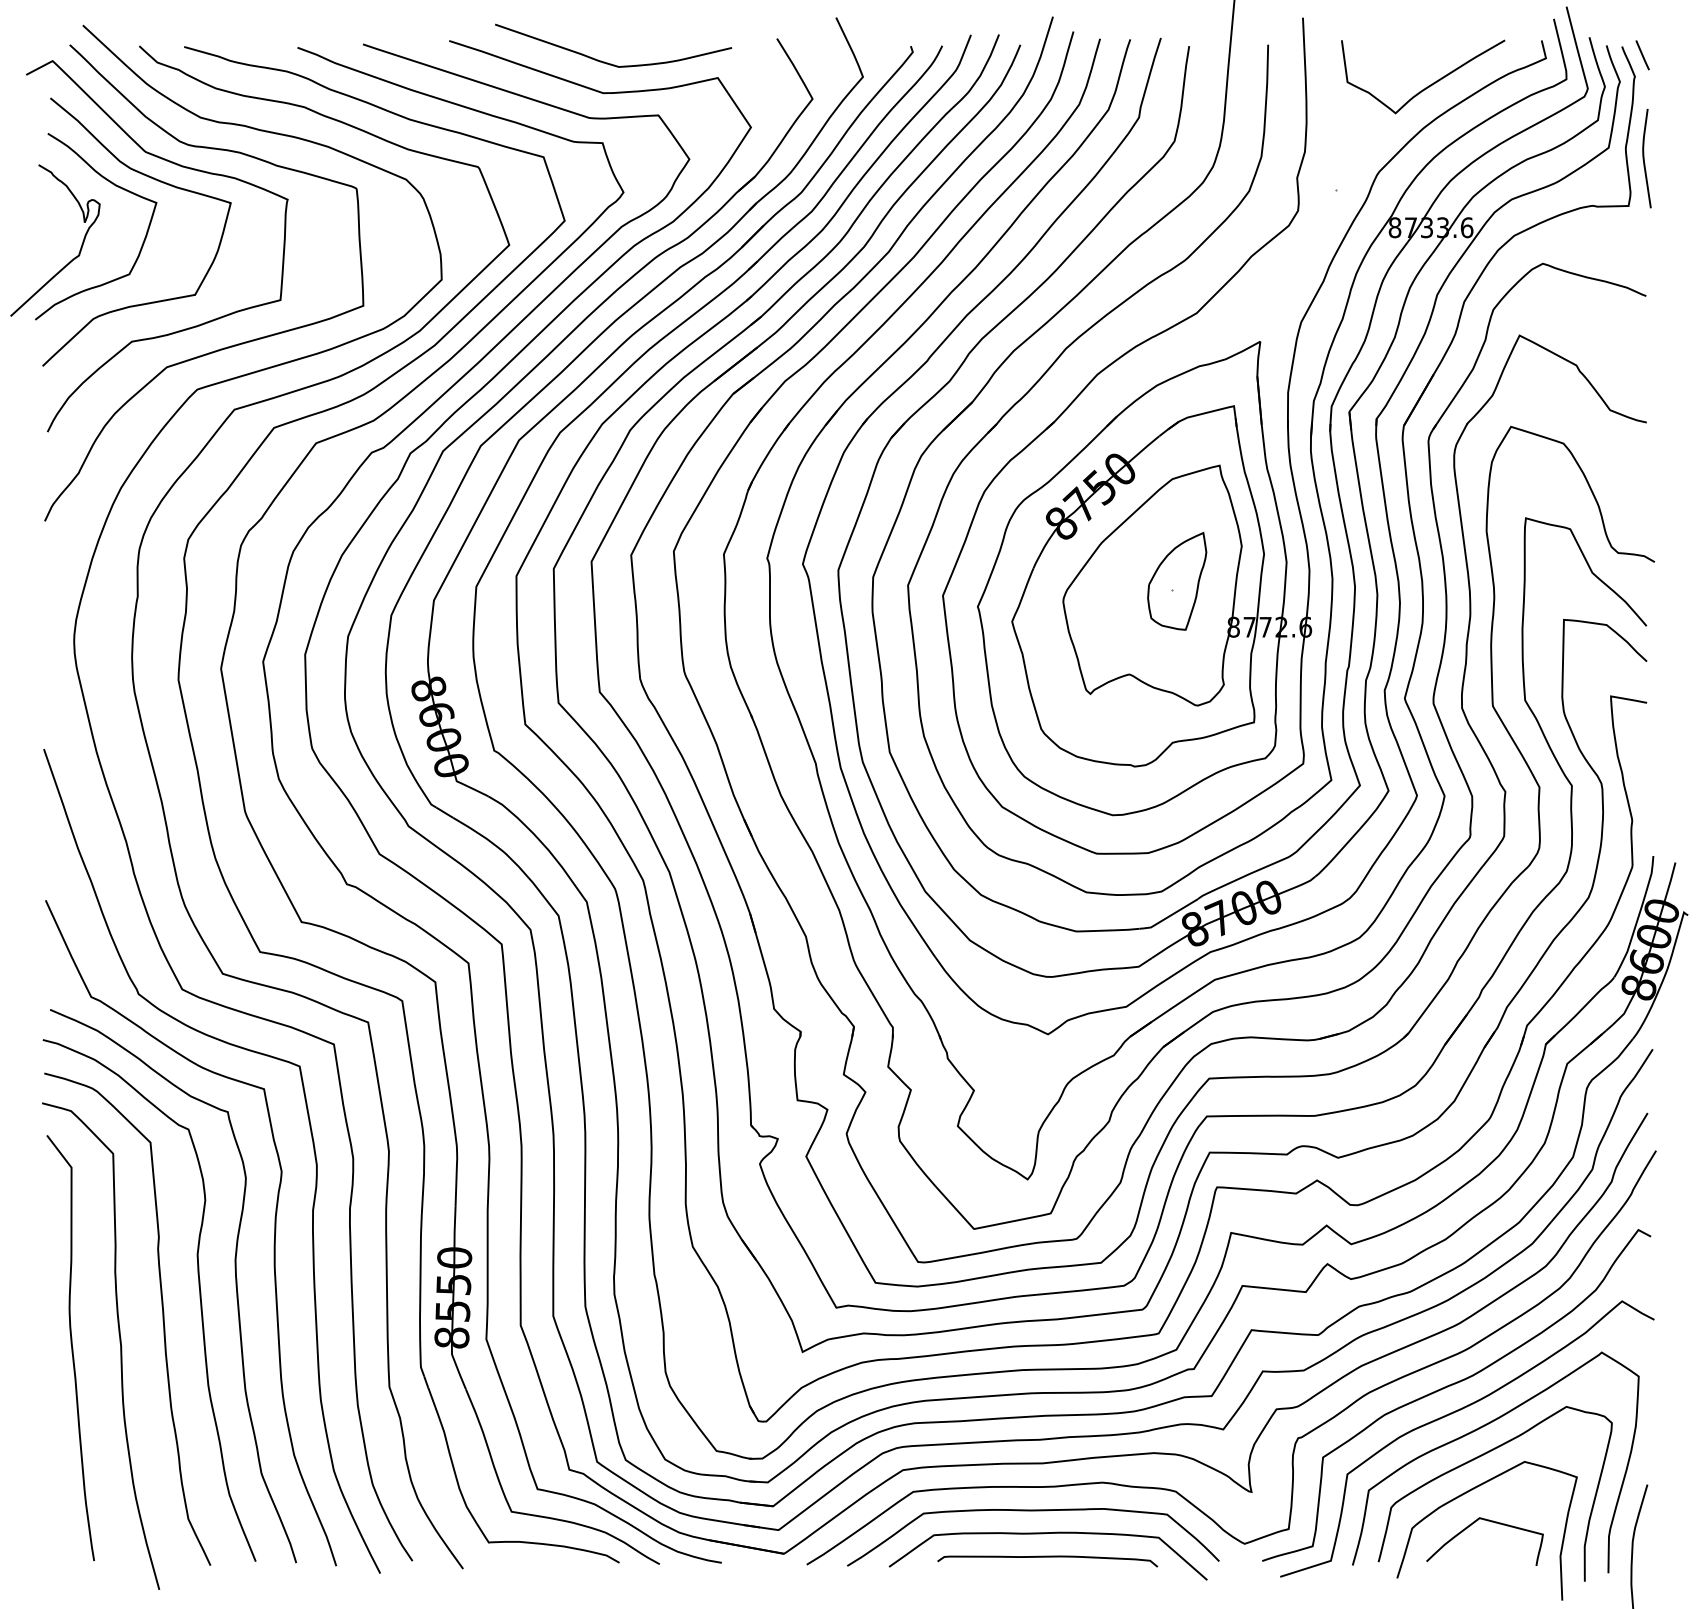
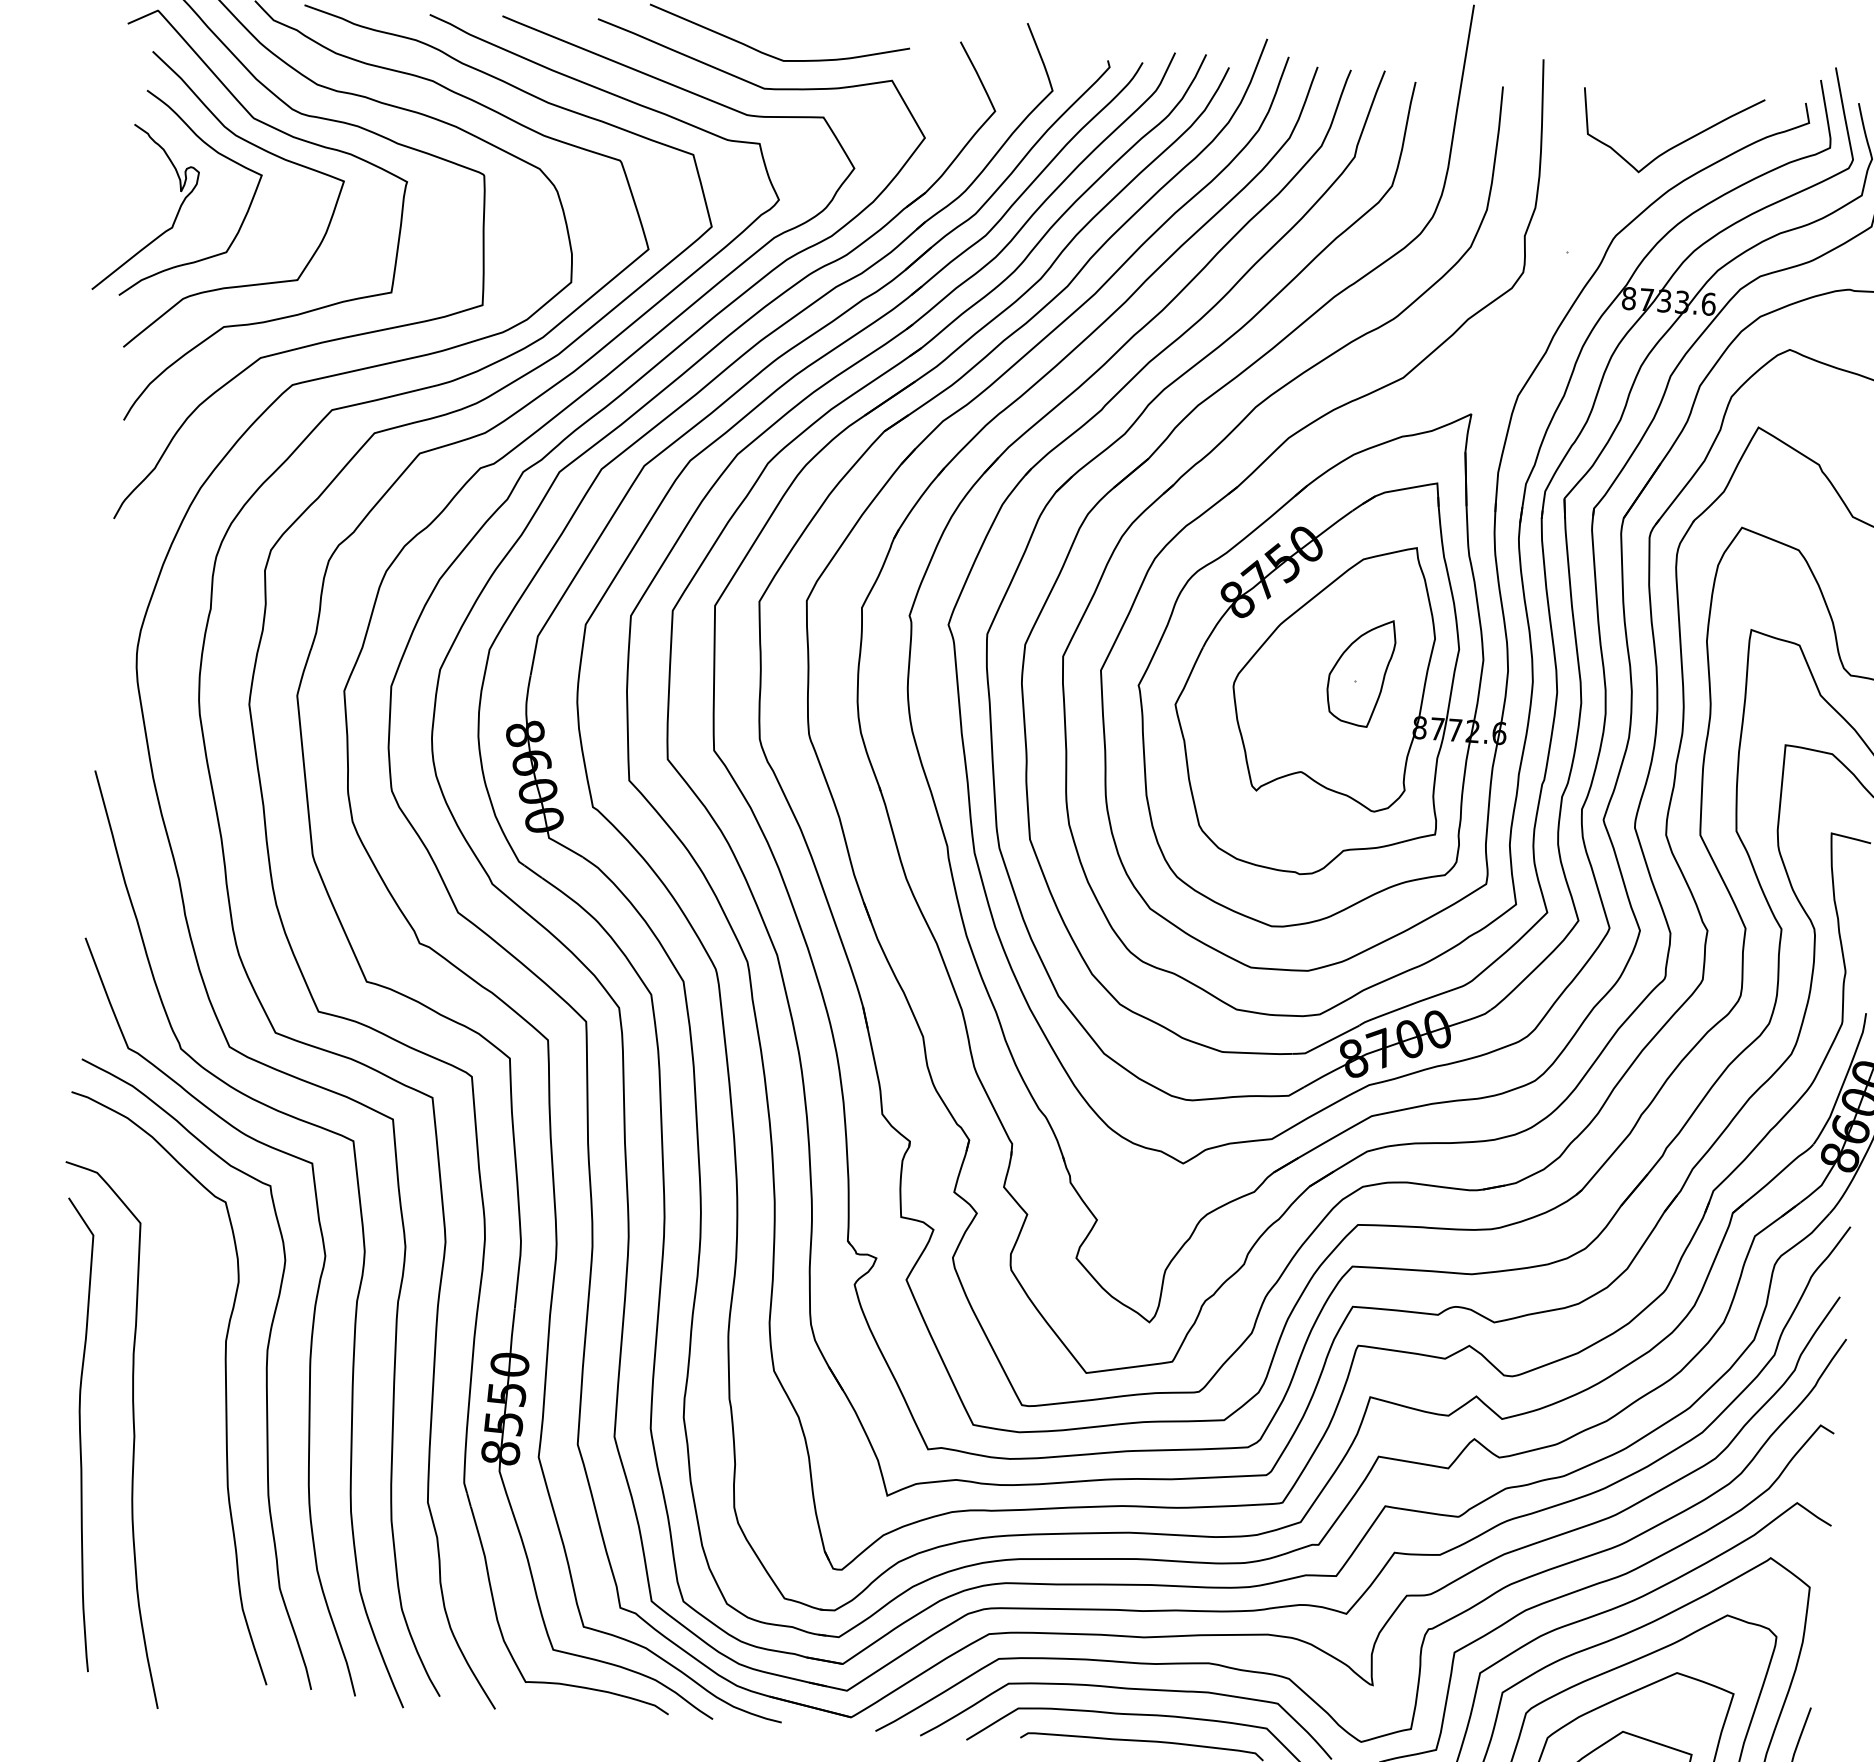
curve: (162, 1318) -> (182, 1409), removed

